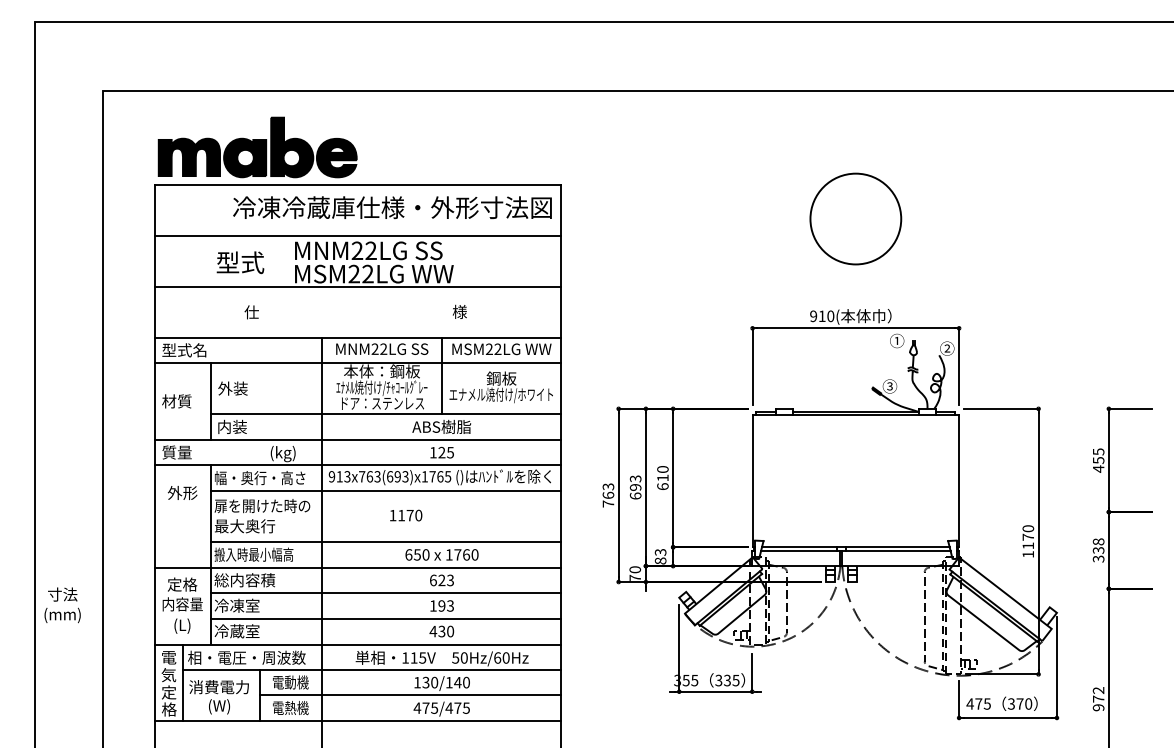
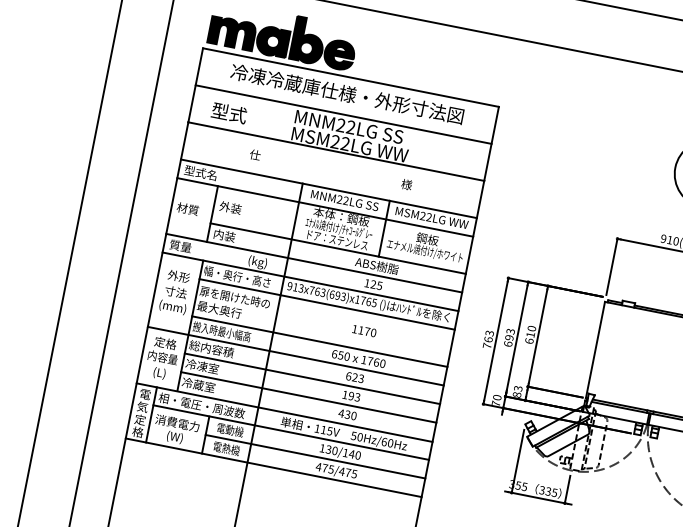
text: (392, 207) -> (347, 93), moved
text: (240, 262) -> (229, 112), moved
text: (406, 515) -> (364, 331), moved
text: (62, 605) -> (174, 300), moved

